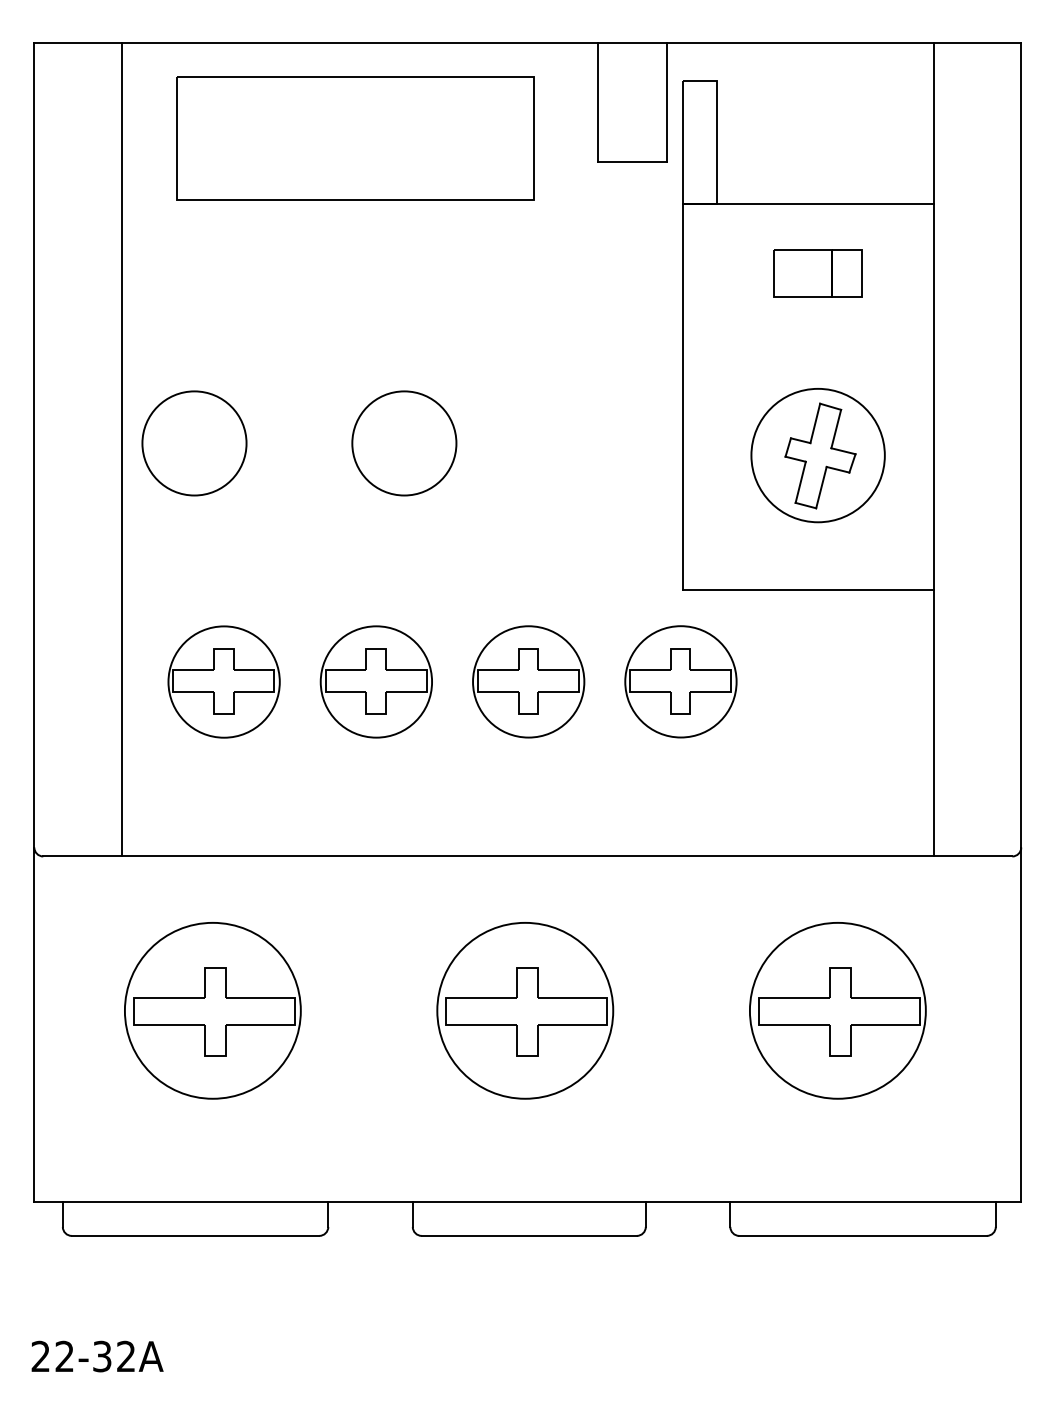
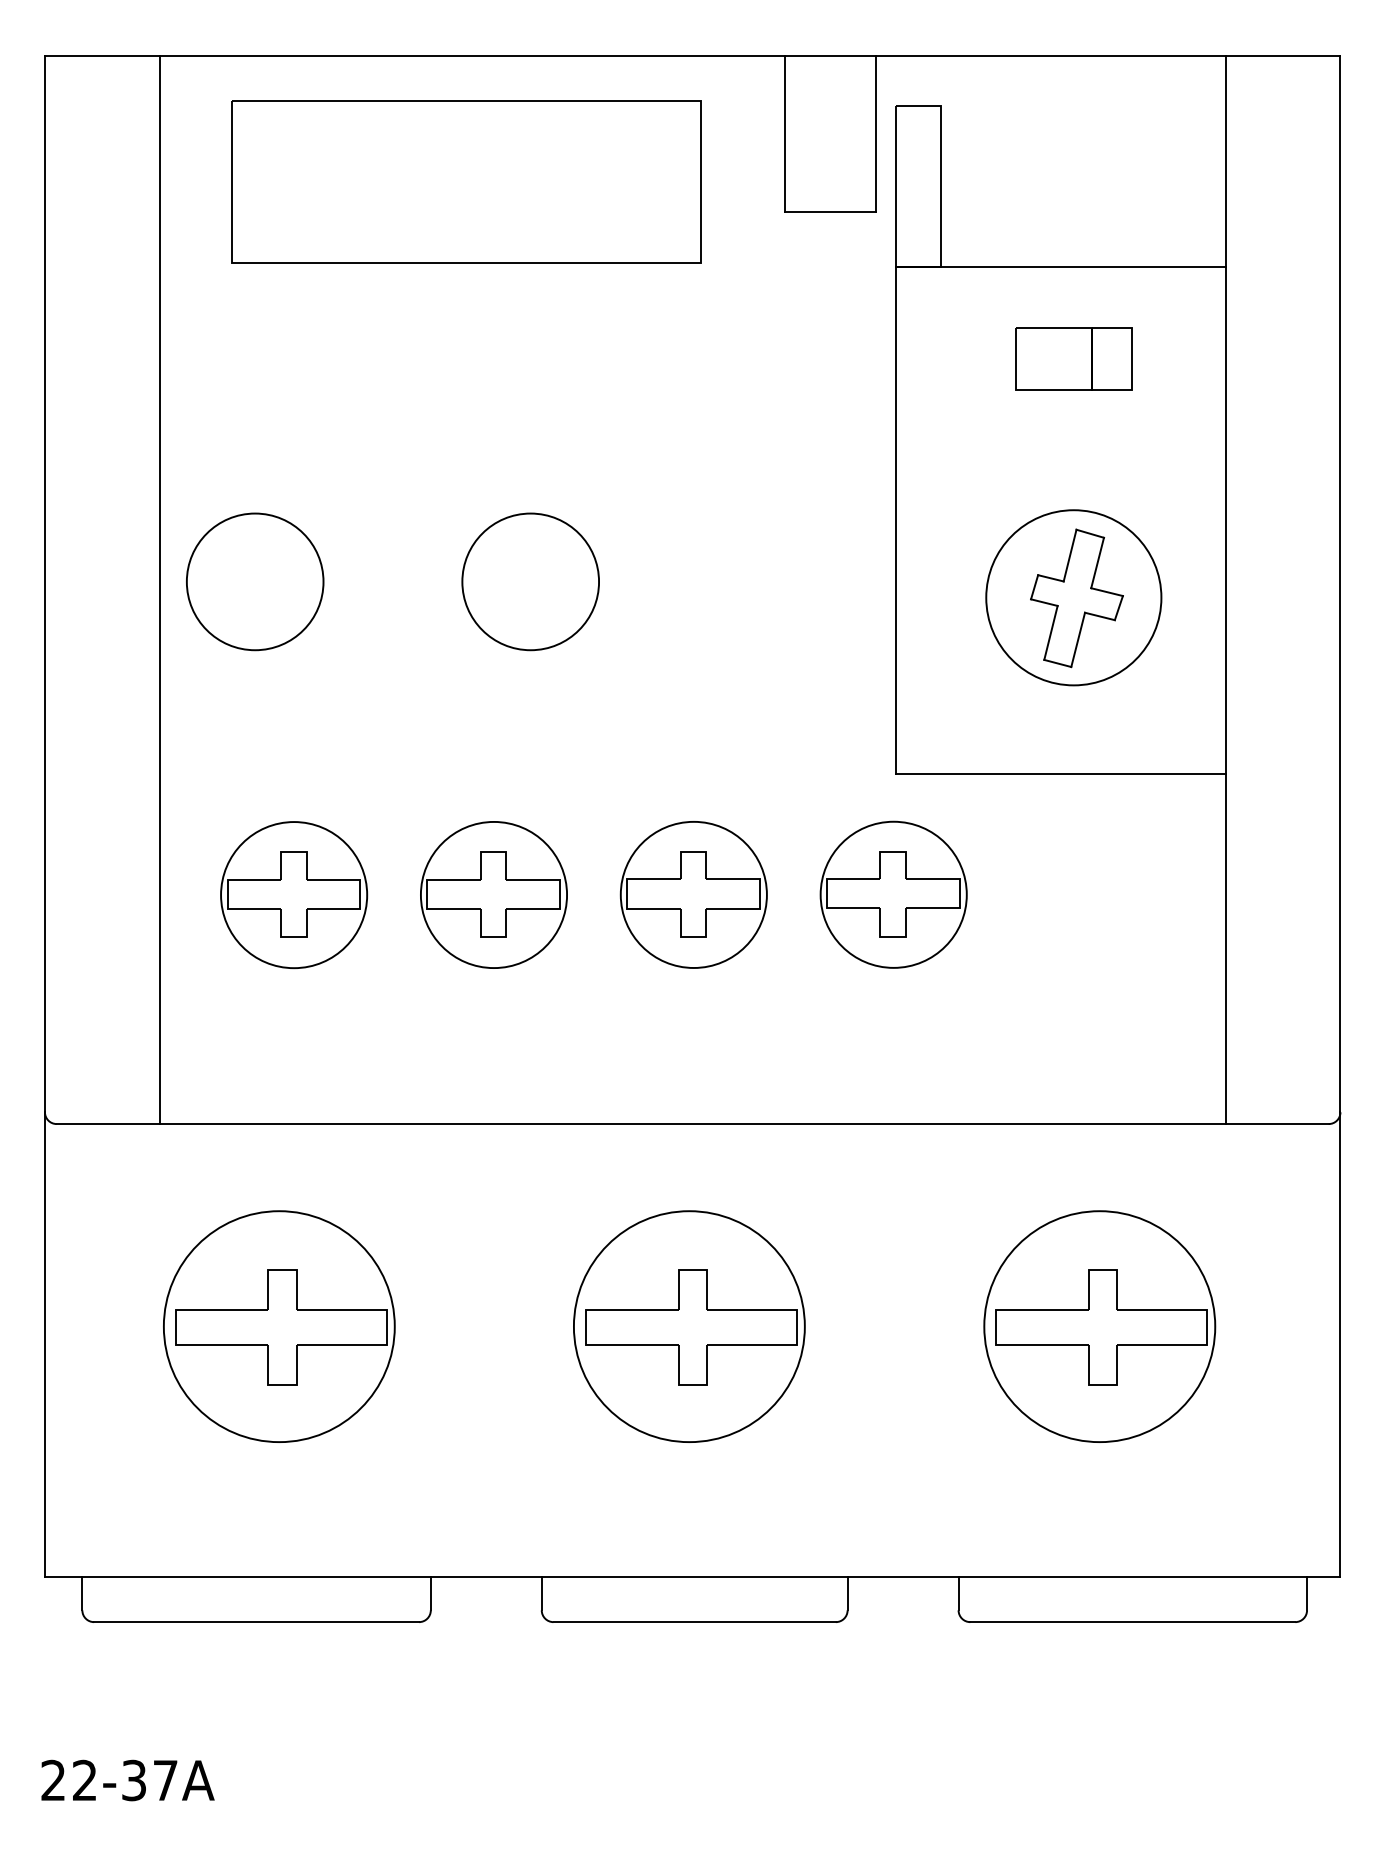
text: (126, 1355) -> (165, 1779), 22-32A -> 22-37A

